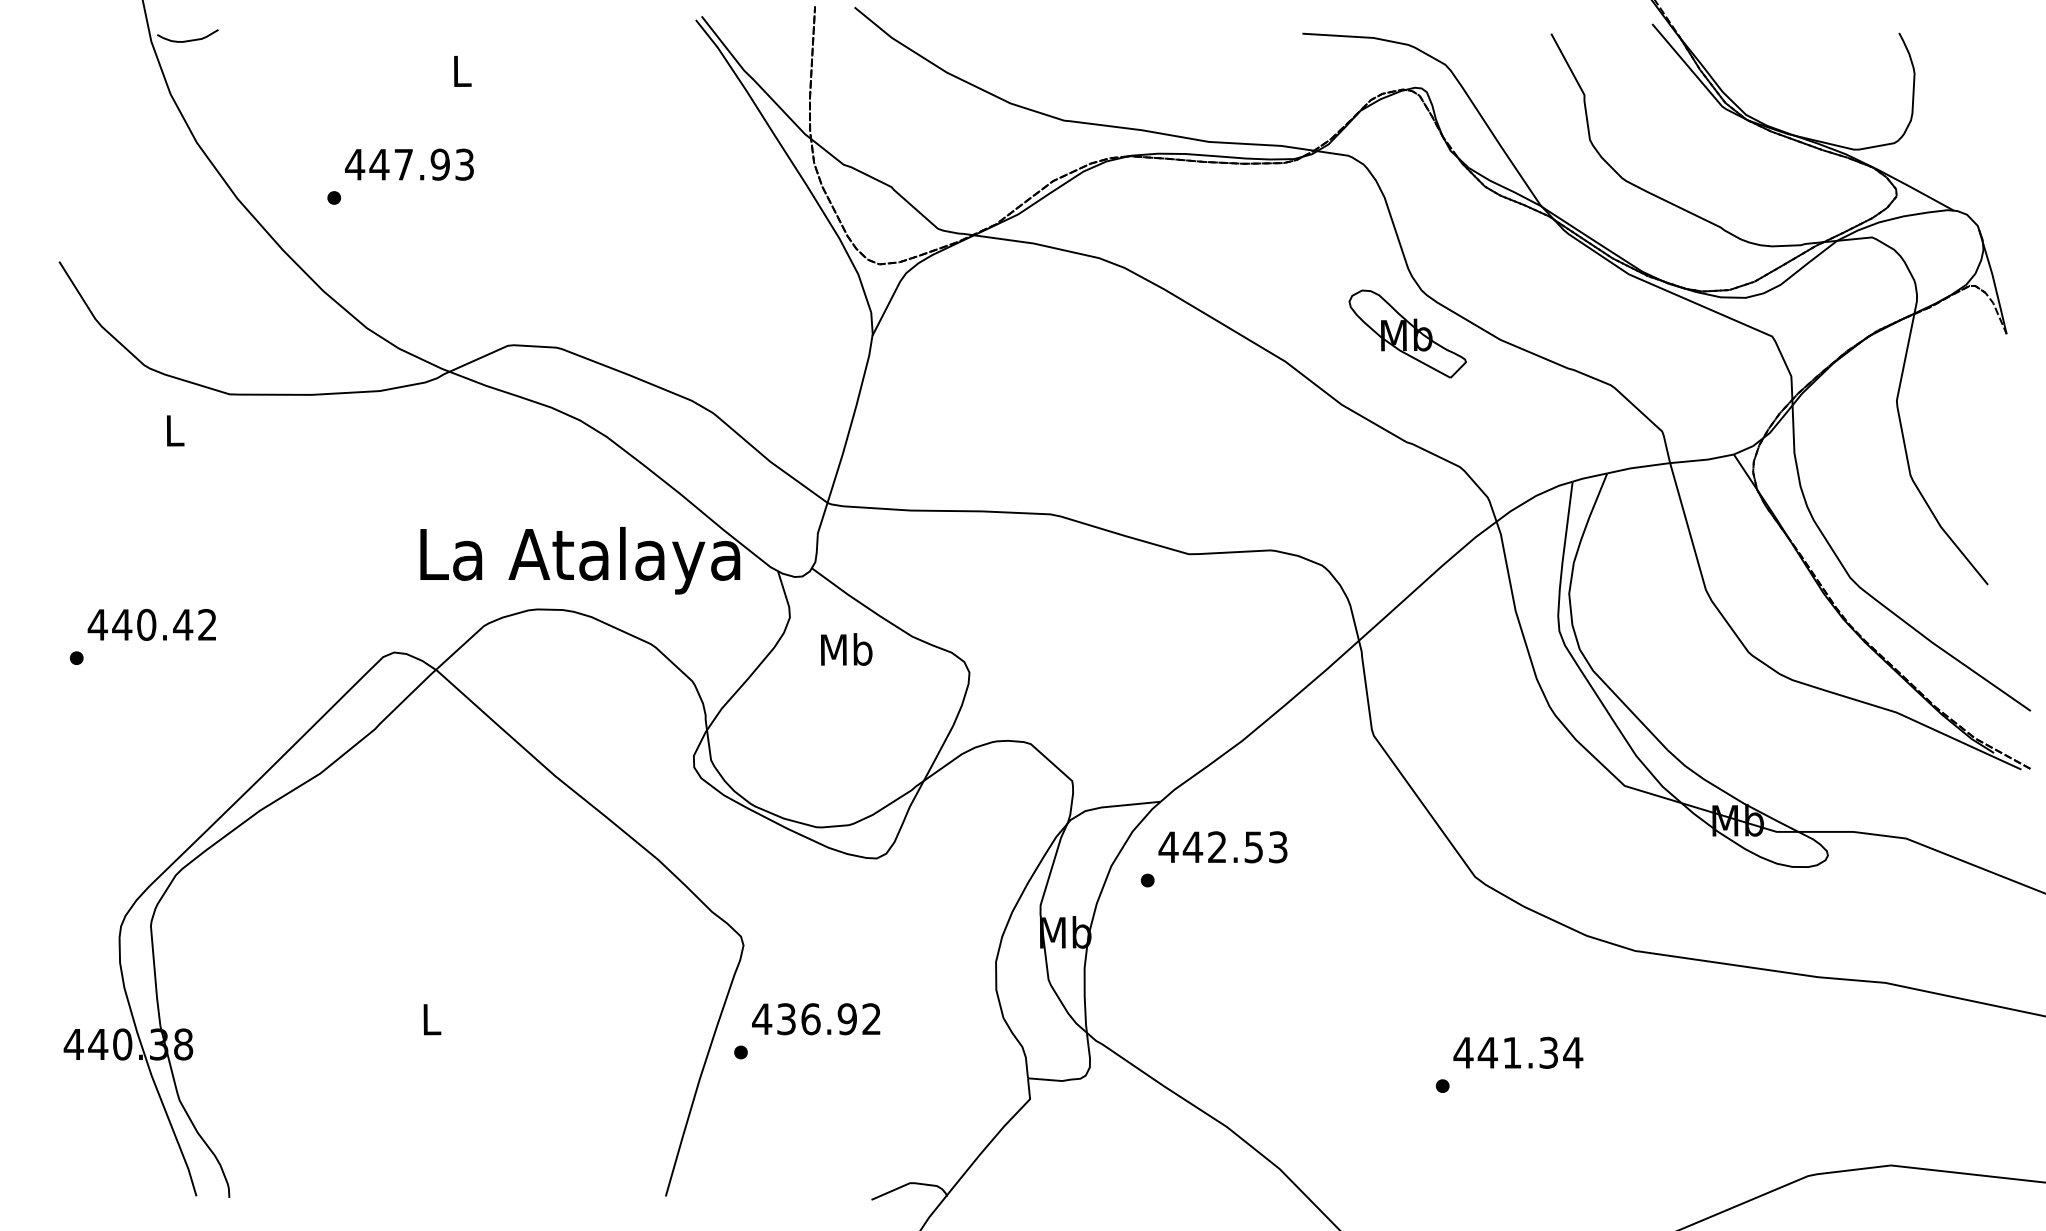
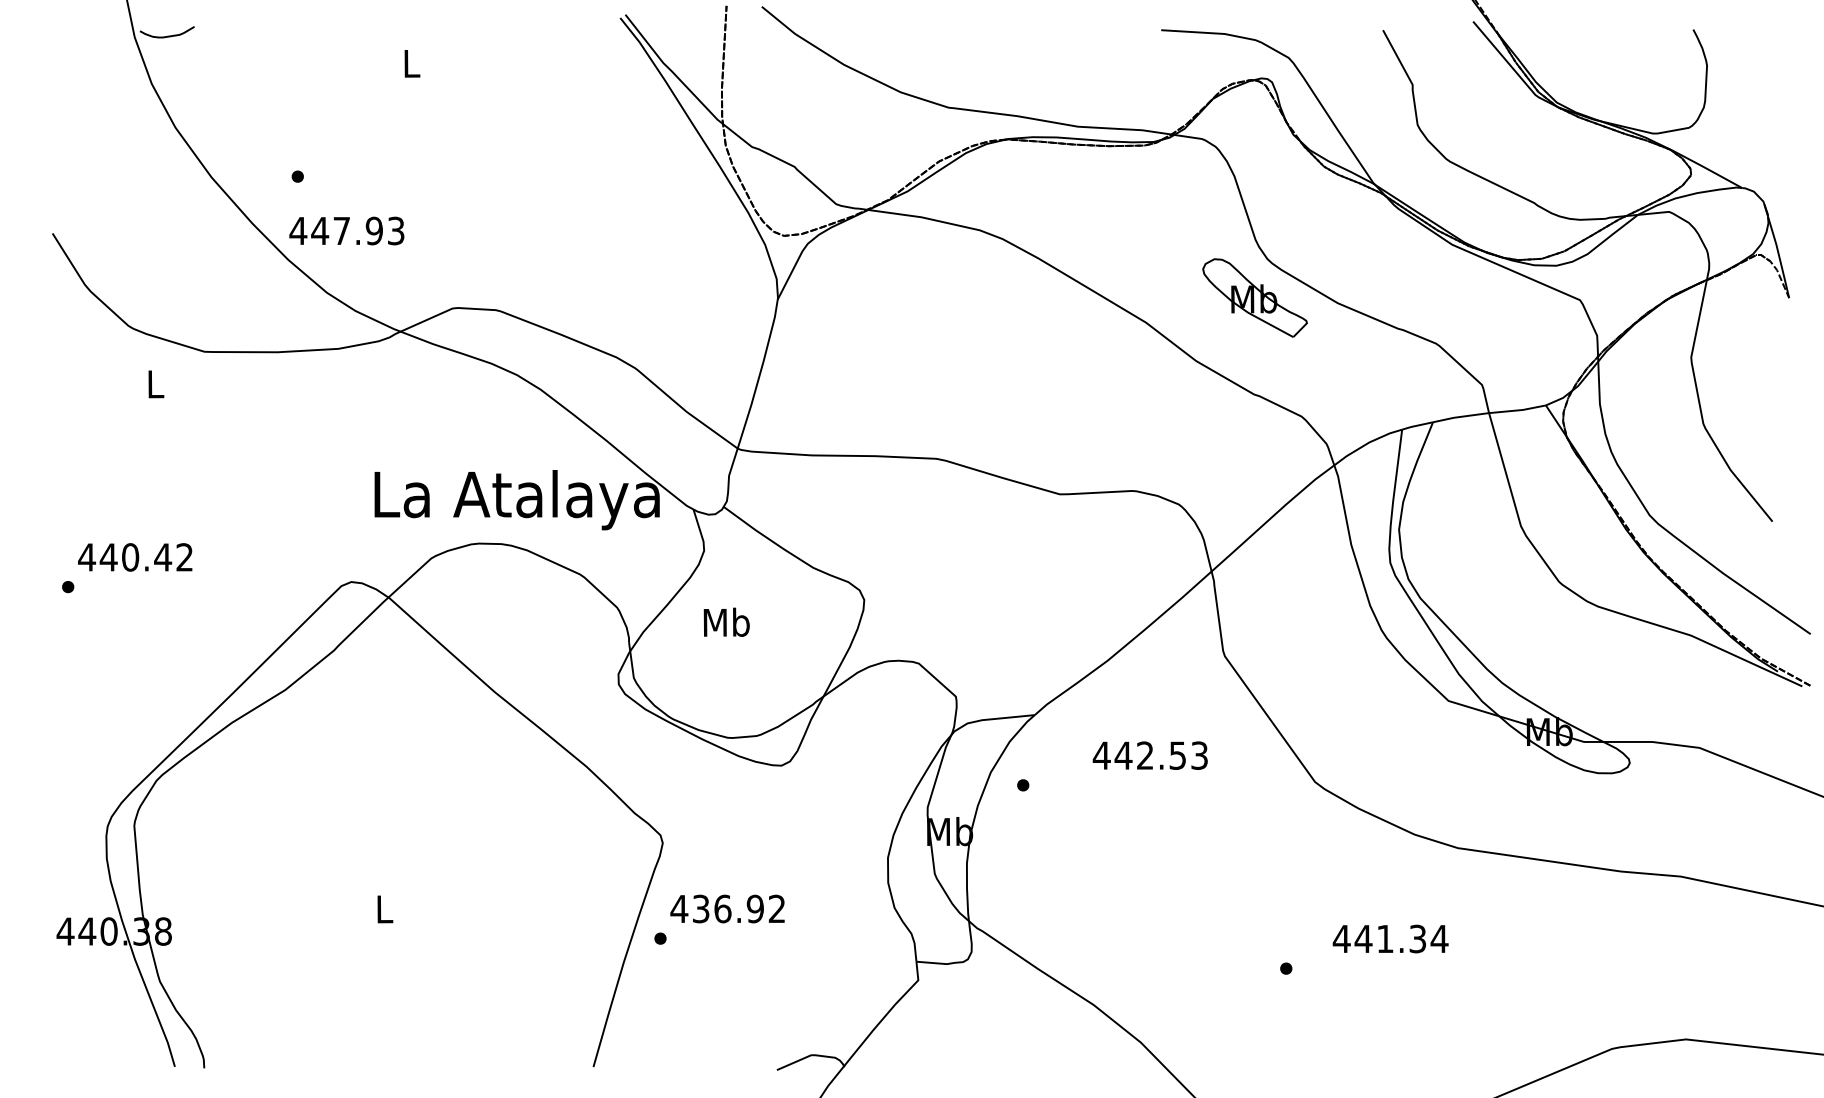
text: (409, 164) -> (346, 230), moved
text: (846, 648) -> (726, 621), moved
text: (1222, 847) -> (1149, 755), moved
text: (1518, 1052) -> (1390, 938), moved

